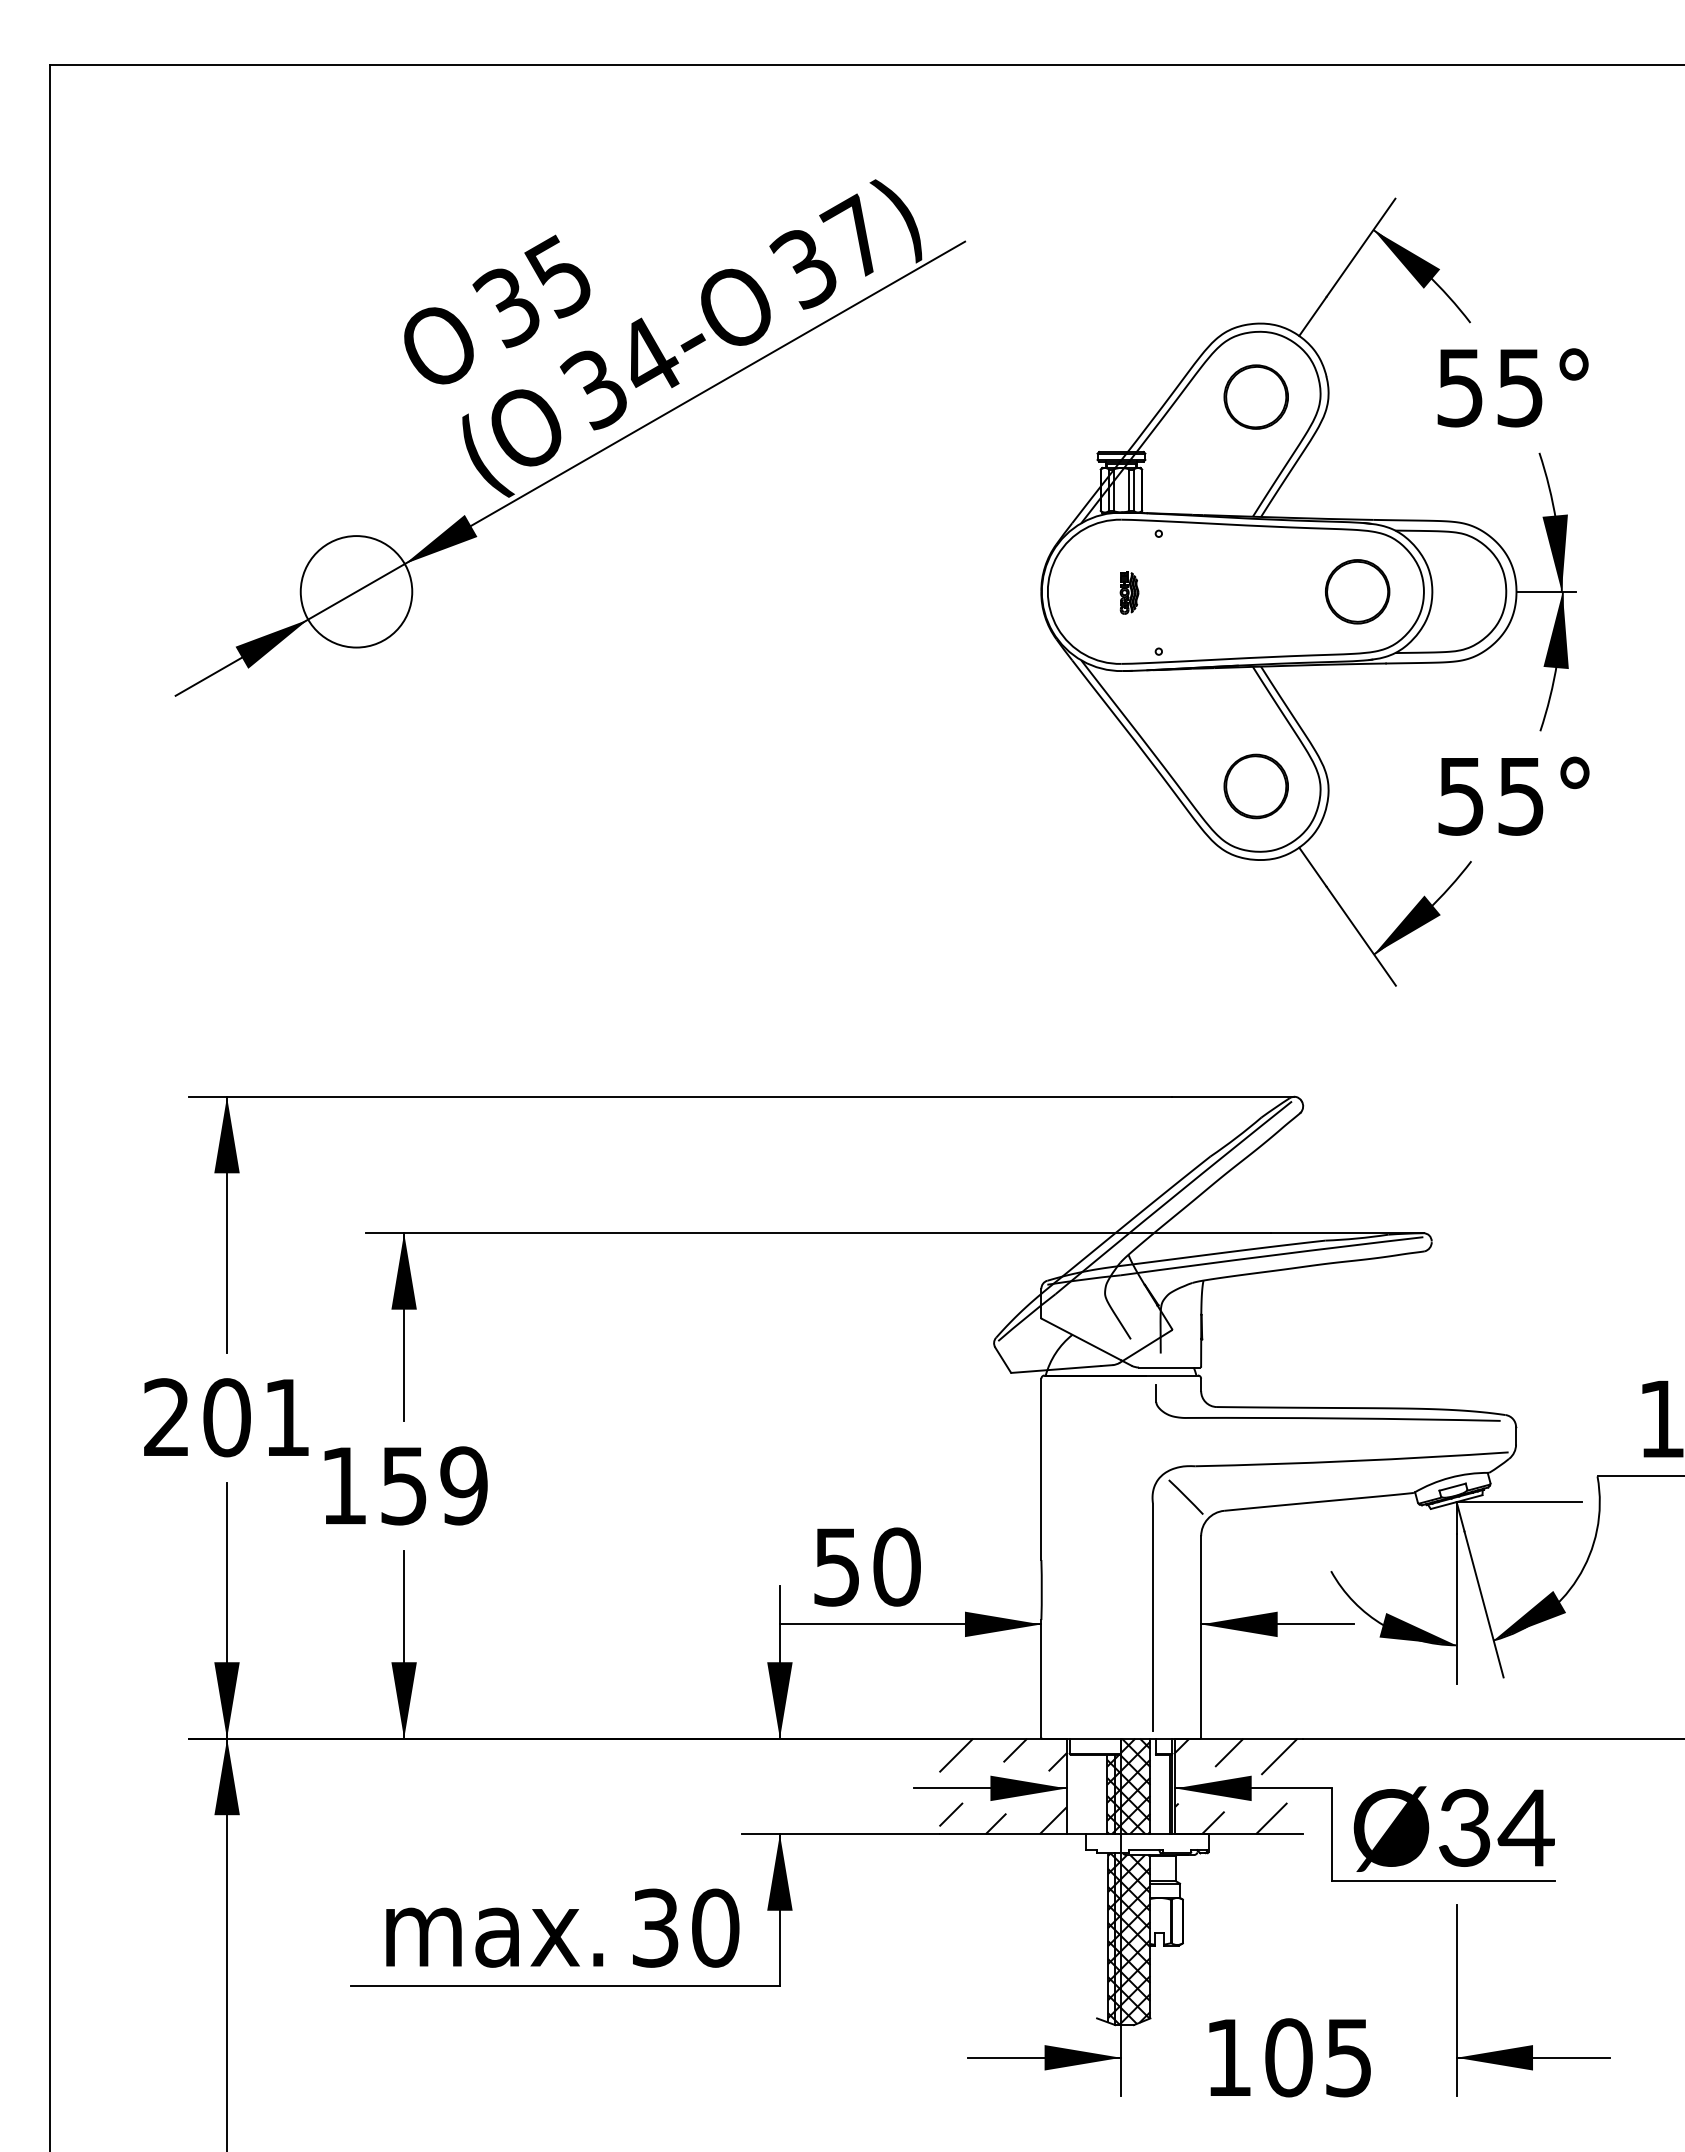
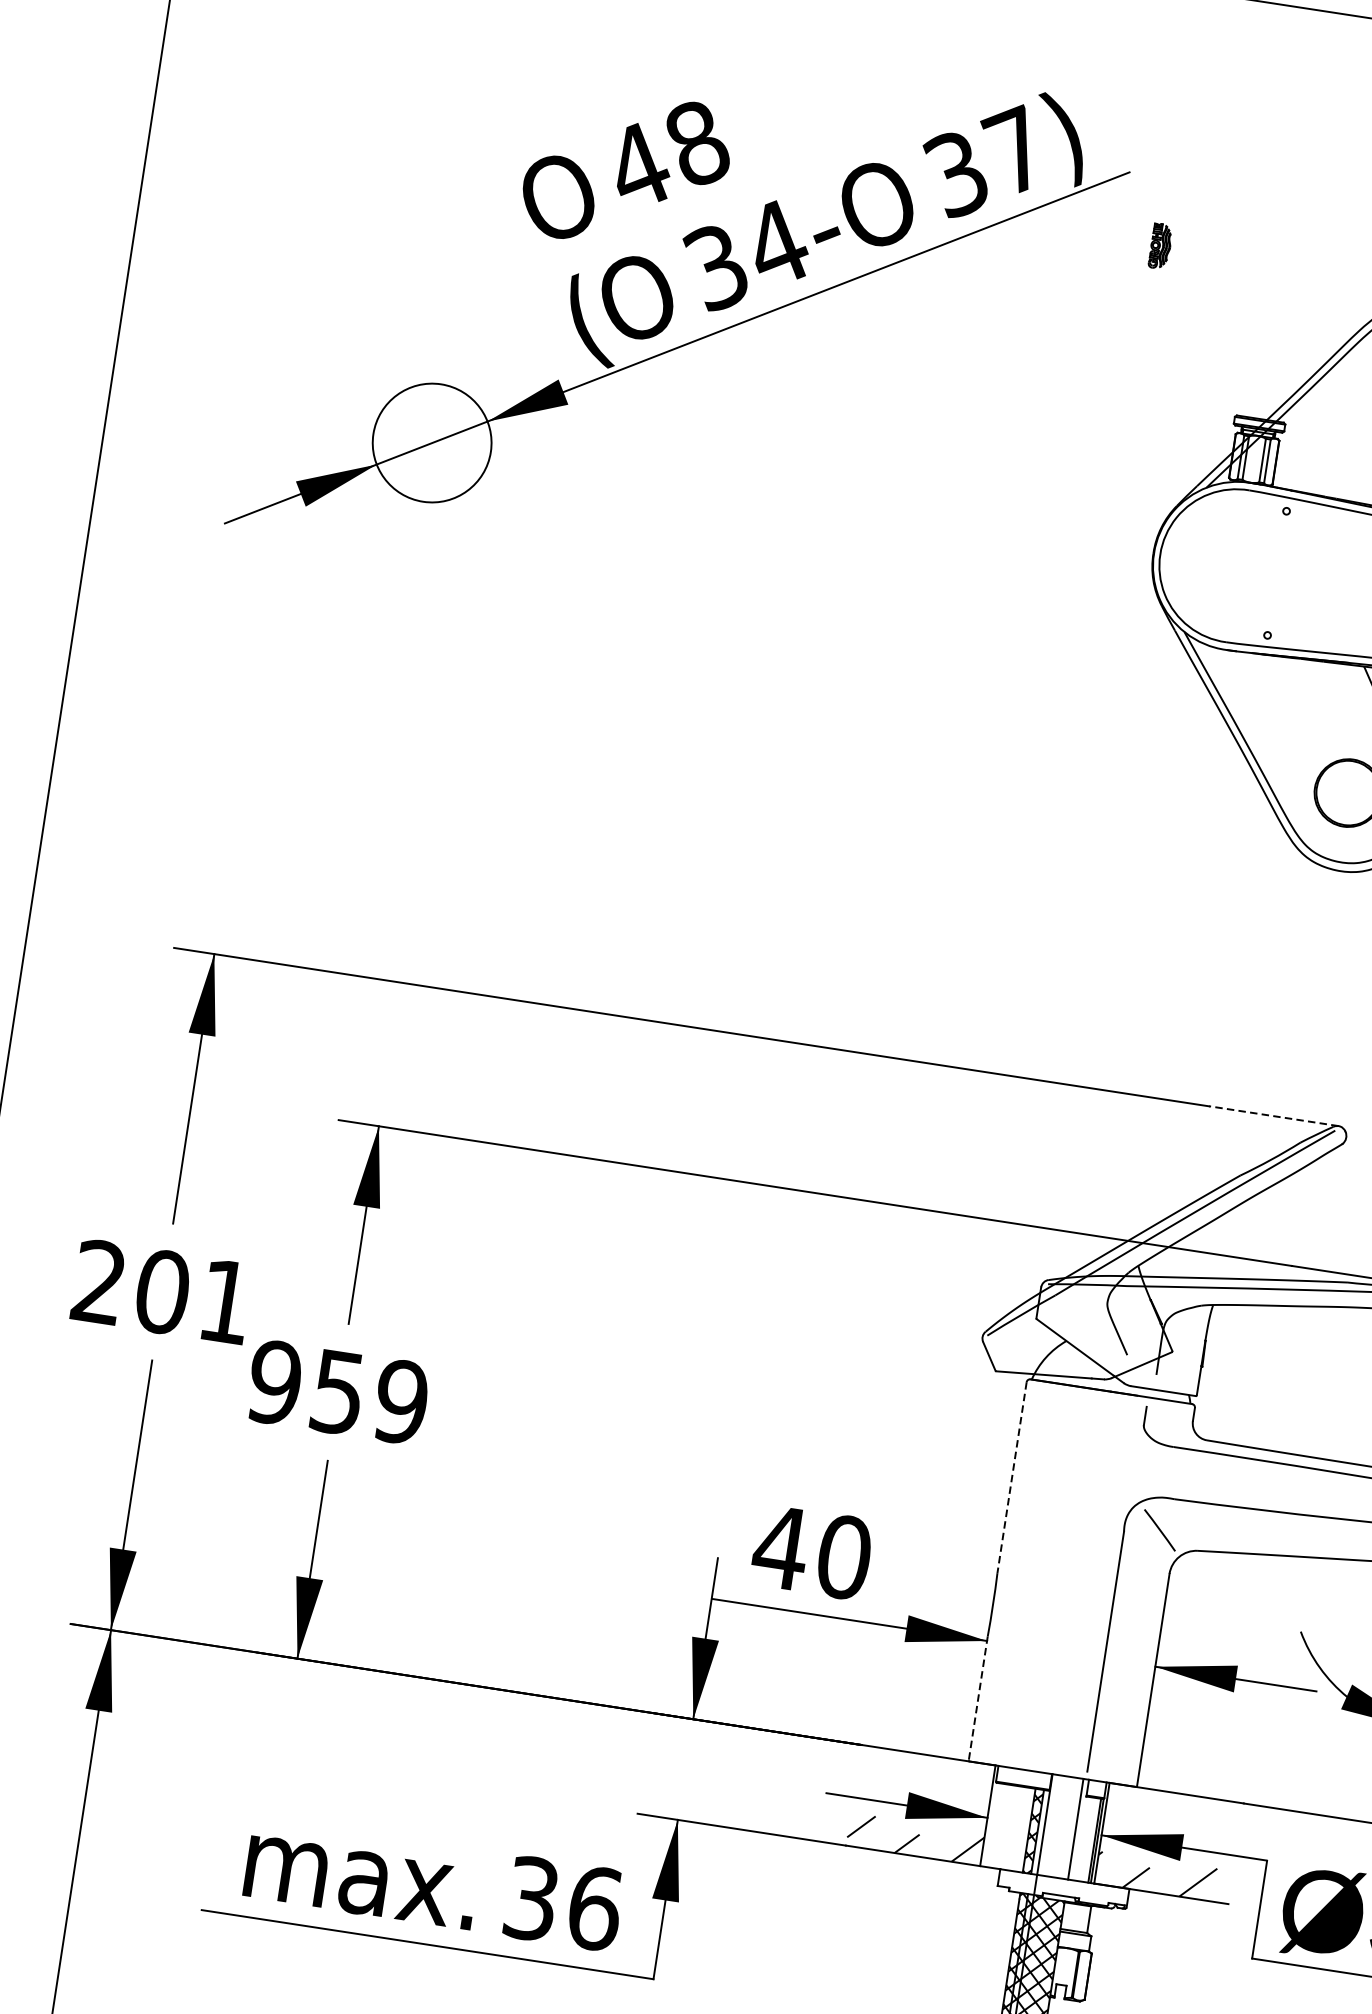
text: (532, 291) -> (665, 155), 35 -> 48
part: (1129, 592) -> (1160, 245), moved
line: (1232, 1096) -> (1273, 1115), solid -> dashed
line: (1041, 1469) -> (1012, 1477), solid -> dashed
text: (343, 1485) -> (274, 1382), 159 -> 959
text: (836, 1567) -> (780, 1548), 50 -> 40
line: (1041, 1678) -> (978, 1697), solid -> dashed
hatch: (1002, 1755) -> (924, 1772), removed
hatch: (1236, 1756) -> (1171, 1811), removed
hatch: (1132, 1786) -> (1056, 1826), removed
text: (715, 1927) -> (594, 1907), 30 -> 36

